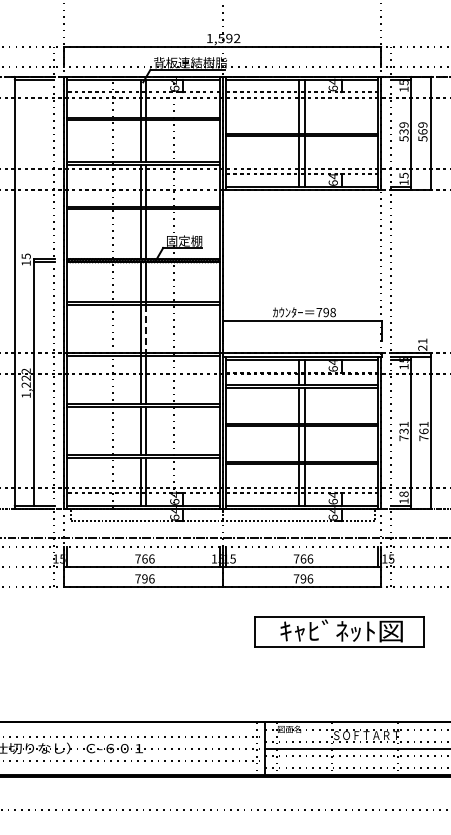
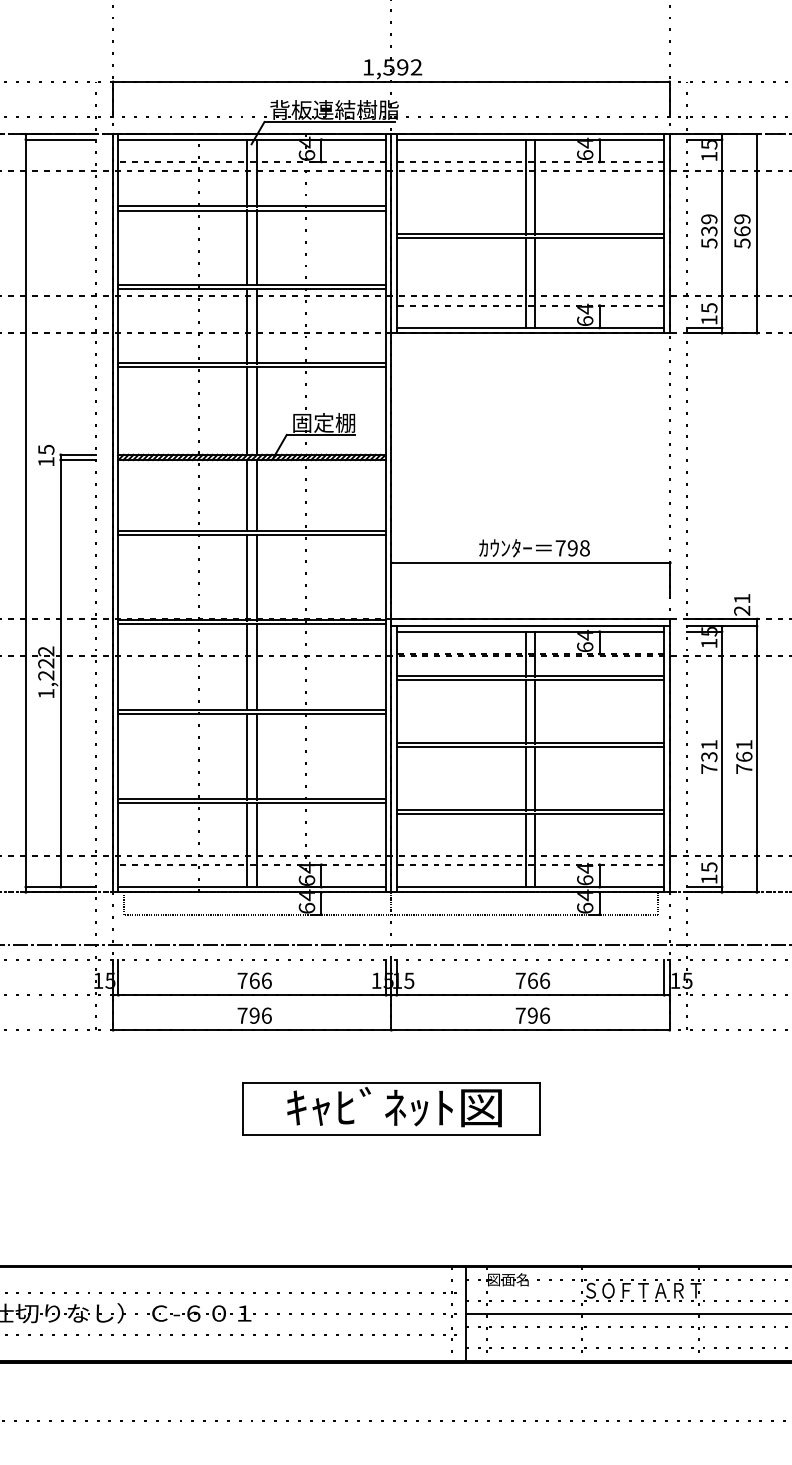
line: (146, 329) -> (257, 578), dashed -> solid
text: (403, 494) -> (708, 867), 18 -> 15
part: (339, 631) -> (390, 1108), moved

